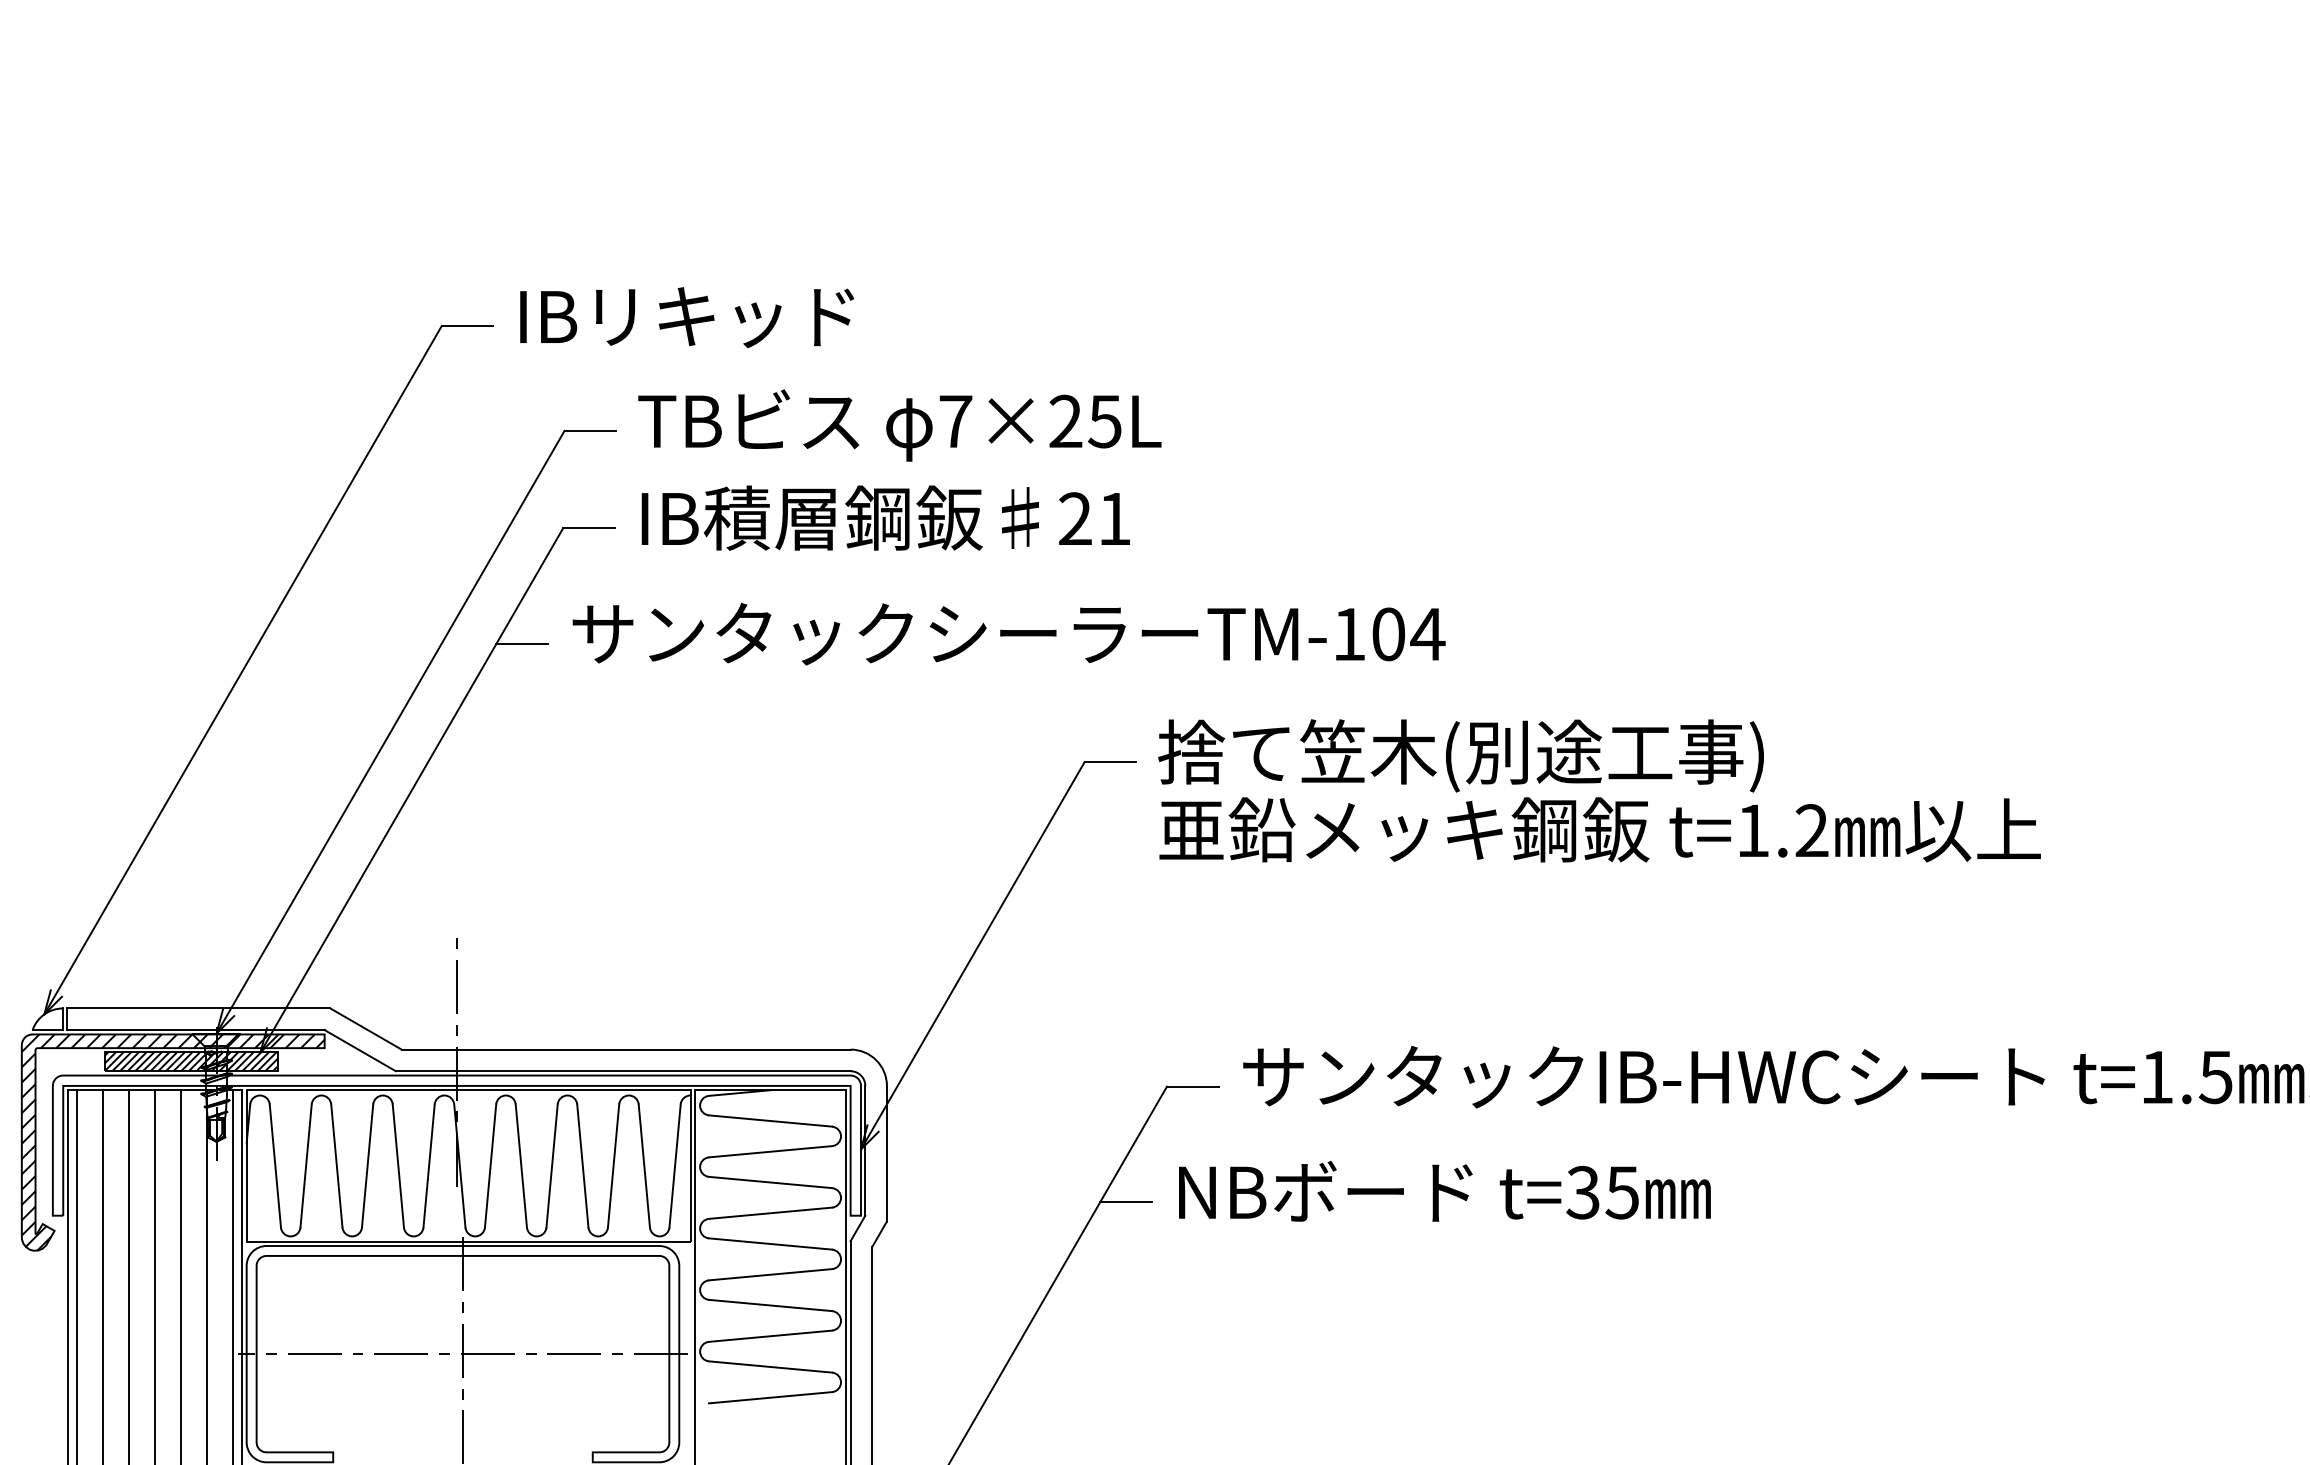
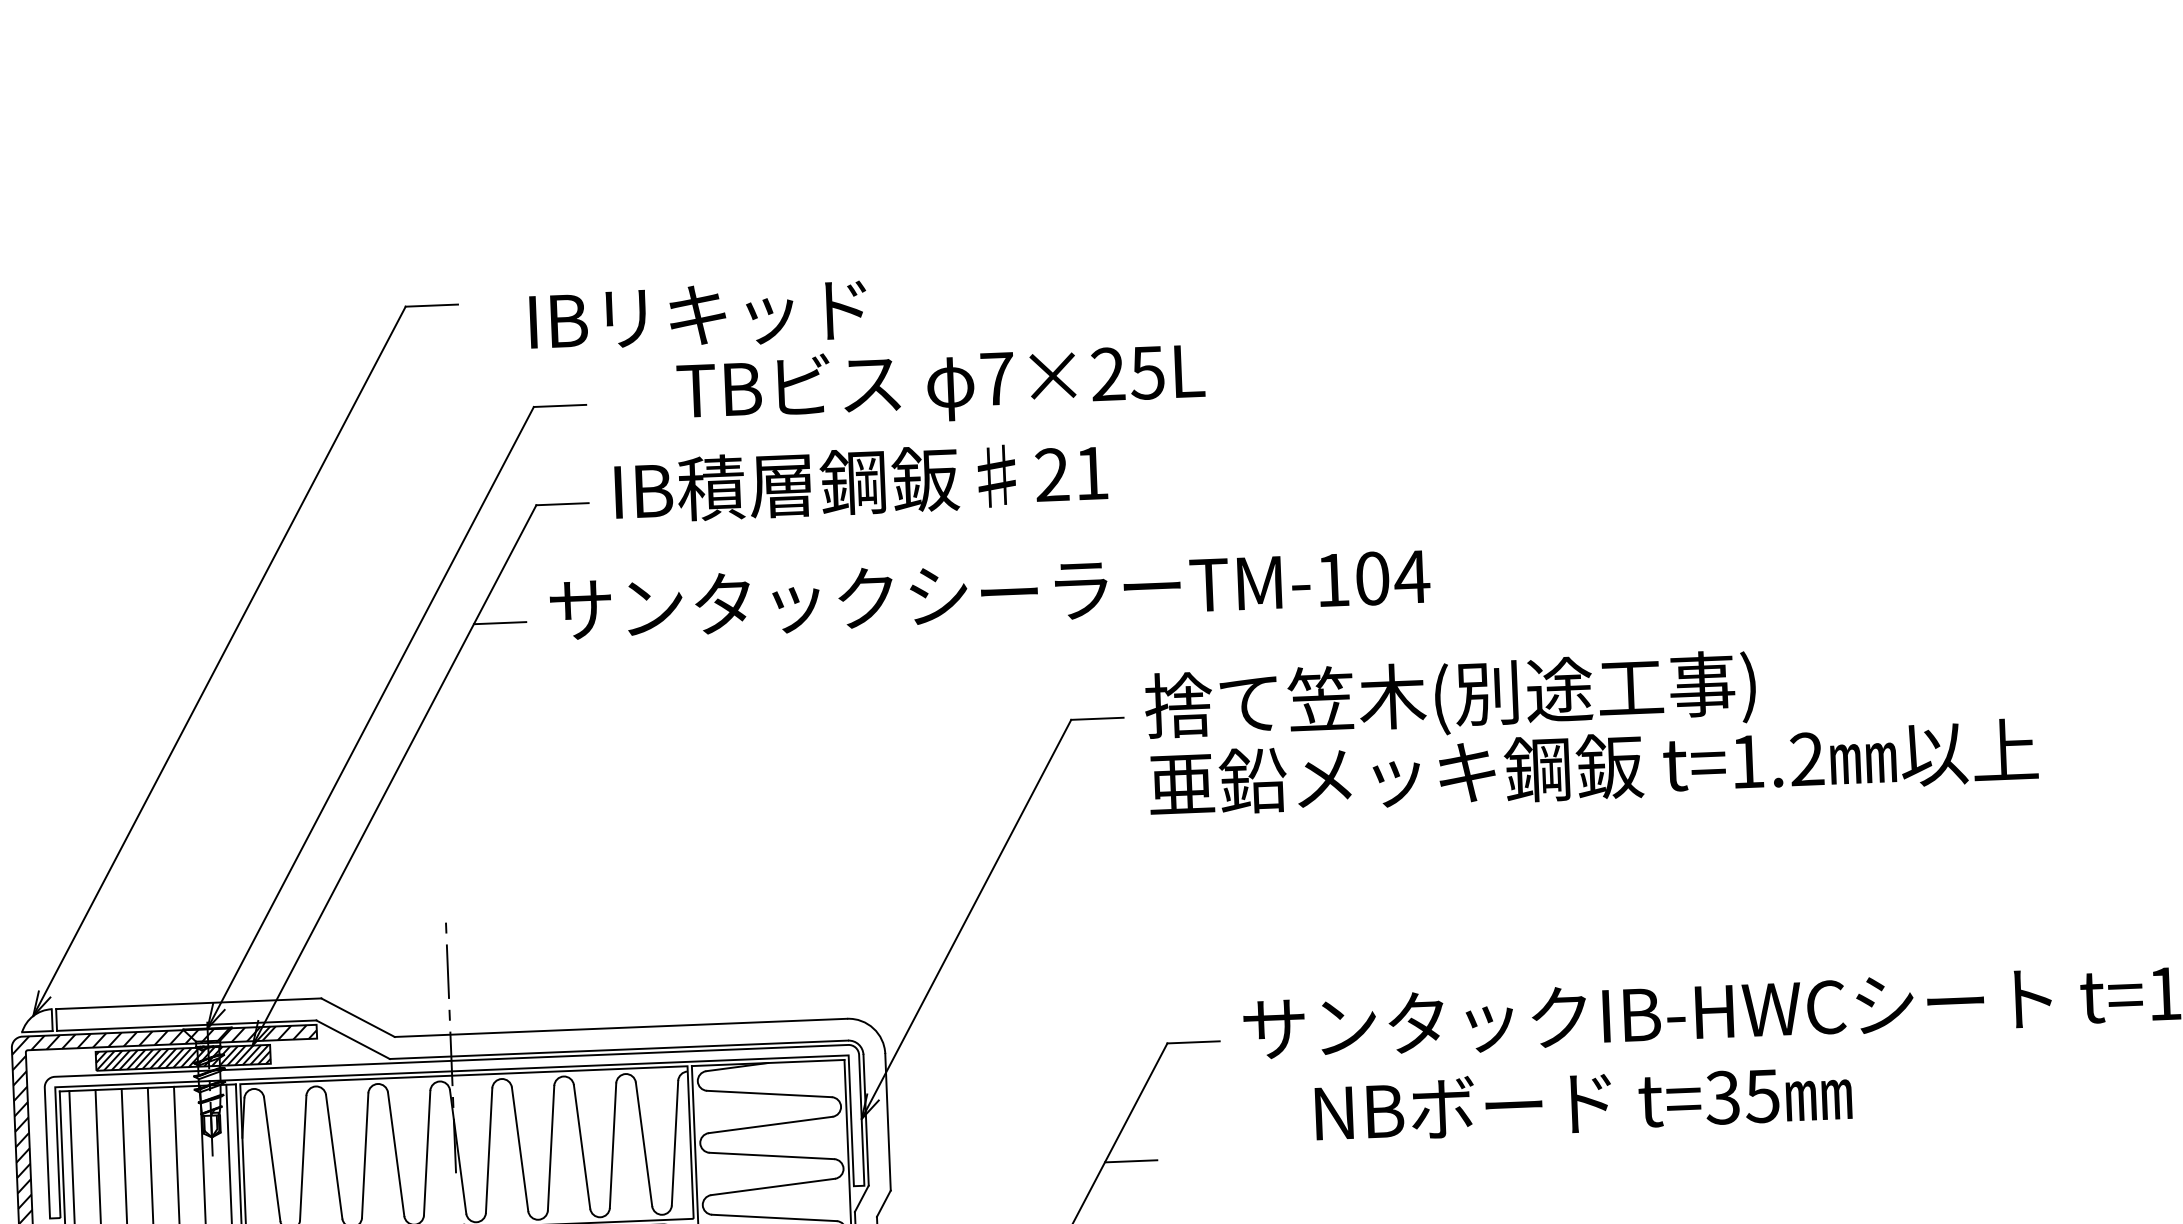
text: (687, 317) -> (698, 316), moved
text: (899, 425) -> (940, 385), moved
text: (1444, 1191) -> (1583, 1102), moved

